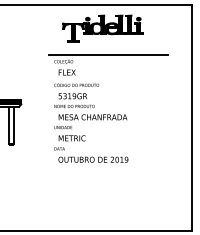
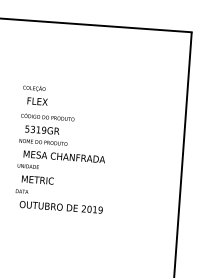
part: (102, 28) -> (83, 52), removed
line: (108, 55) -> (88, 84), removed

